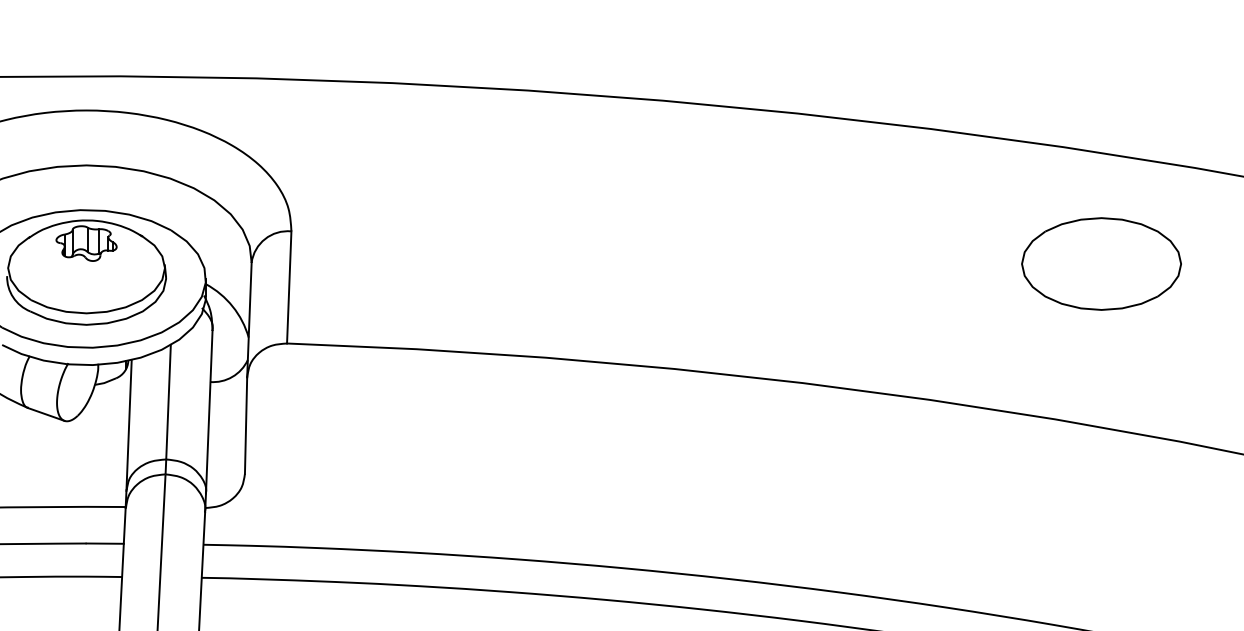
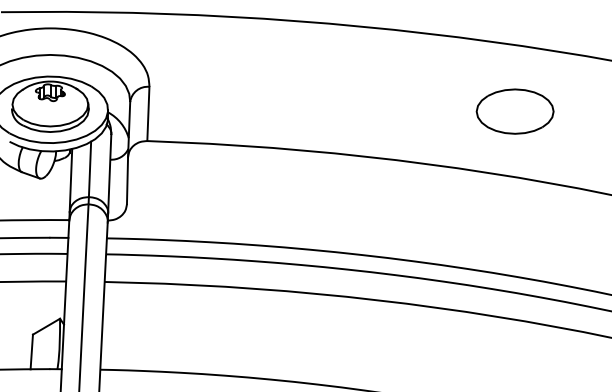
part: (1100, 263) -> (514, 111), moved

